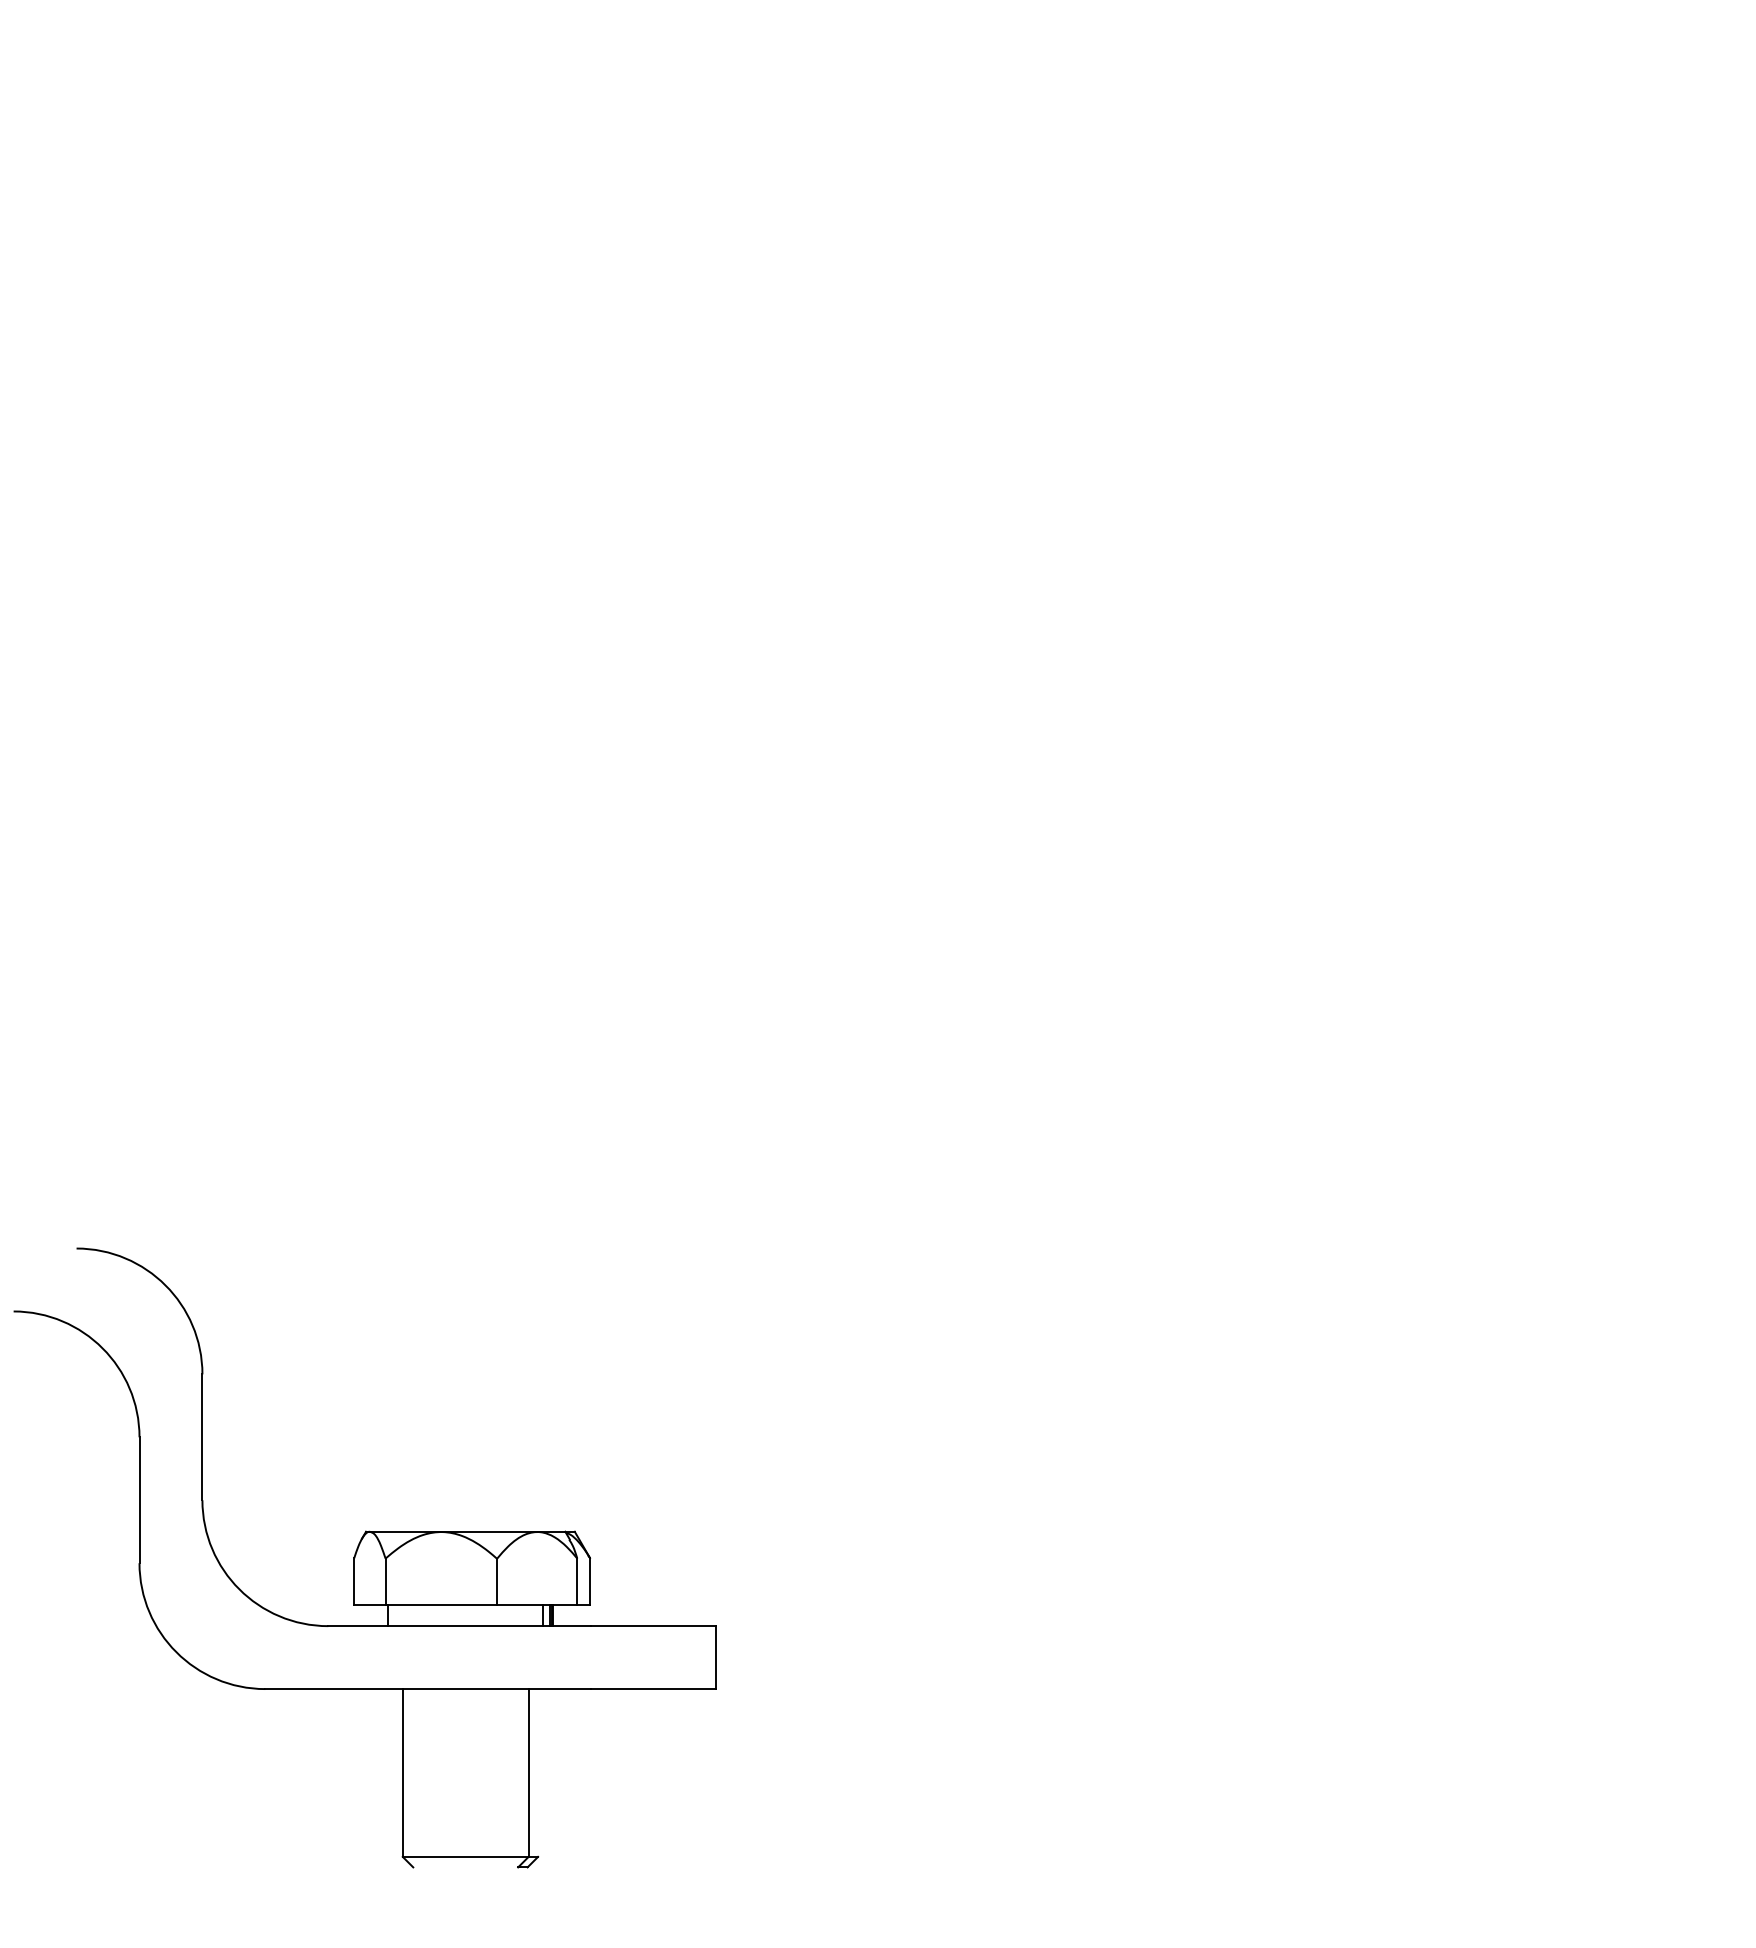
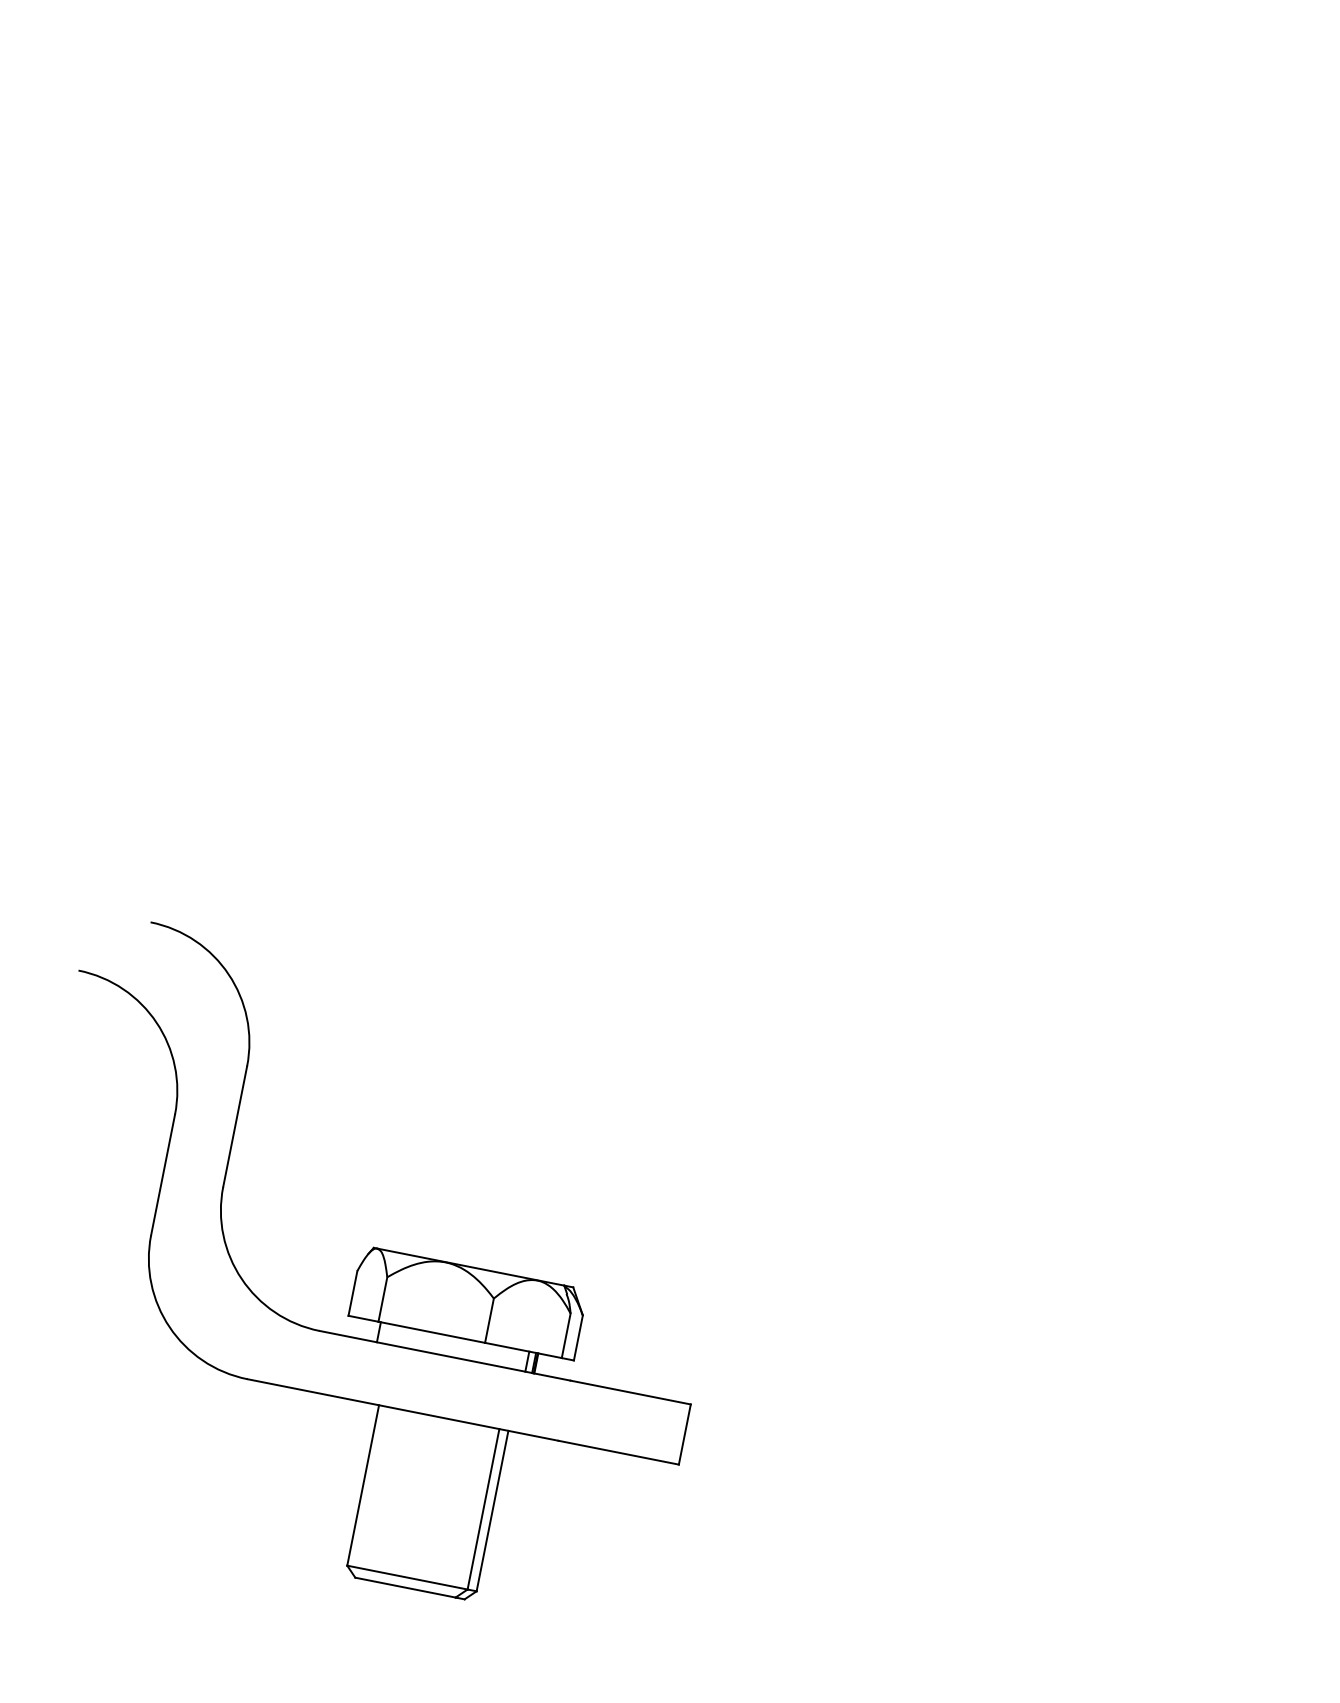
line: (538, 1772) -> (493, 1510), added
line: (465, 1867) -> (405, 1587), added

